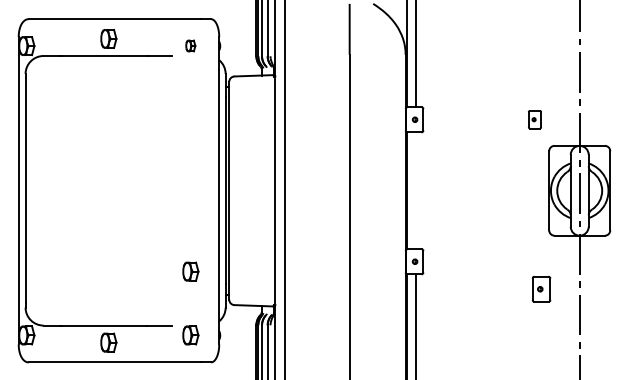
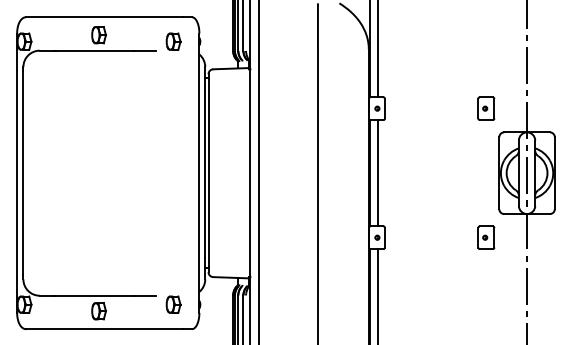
part: (190, 45) -> (173, 41), size x1.67
part: (535, 119) -> (486, 108), size x1.43
line: (416, 191) -> (378, 173), added
part: (190, 271) -> (173, 246), removed
part: (541, 289) -> (486, 237), moved

